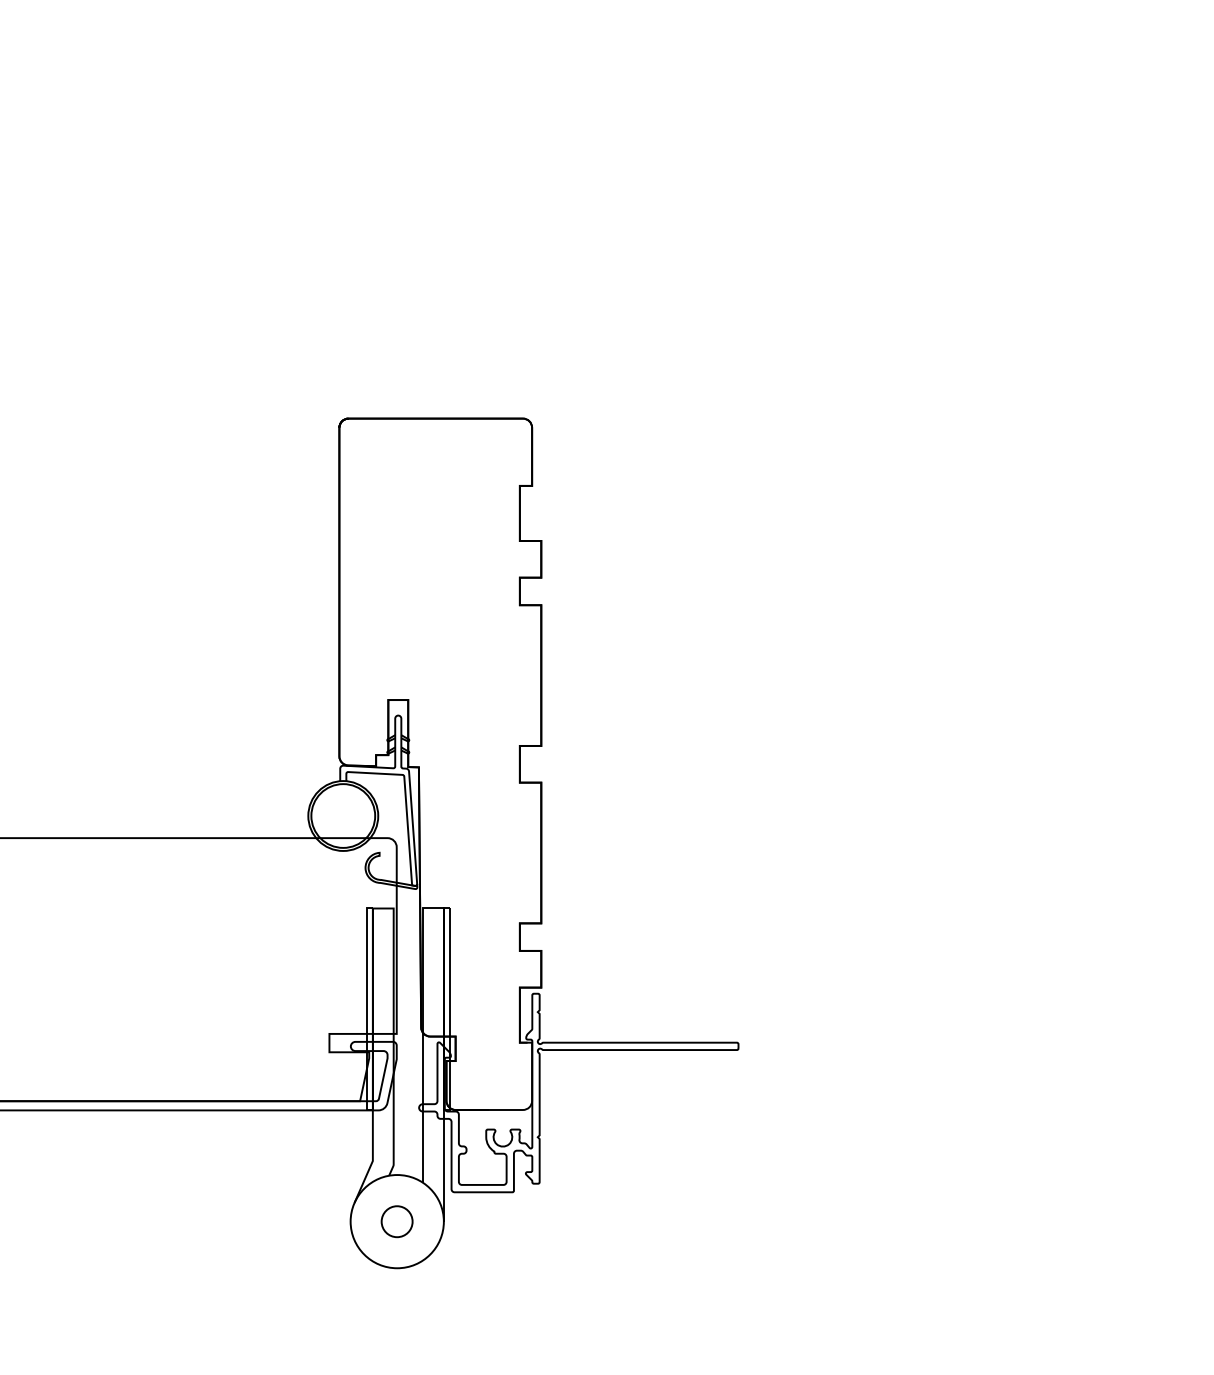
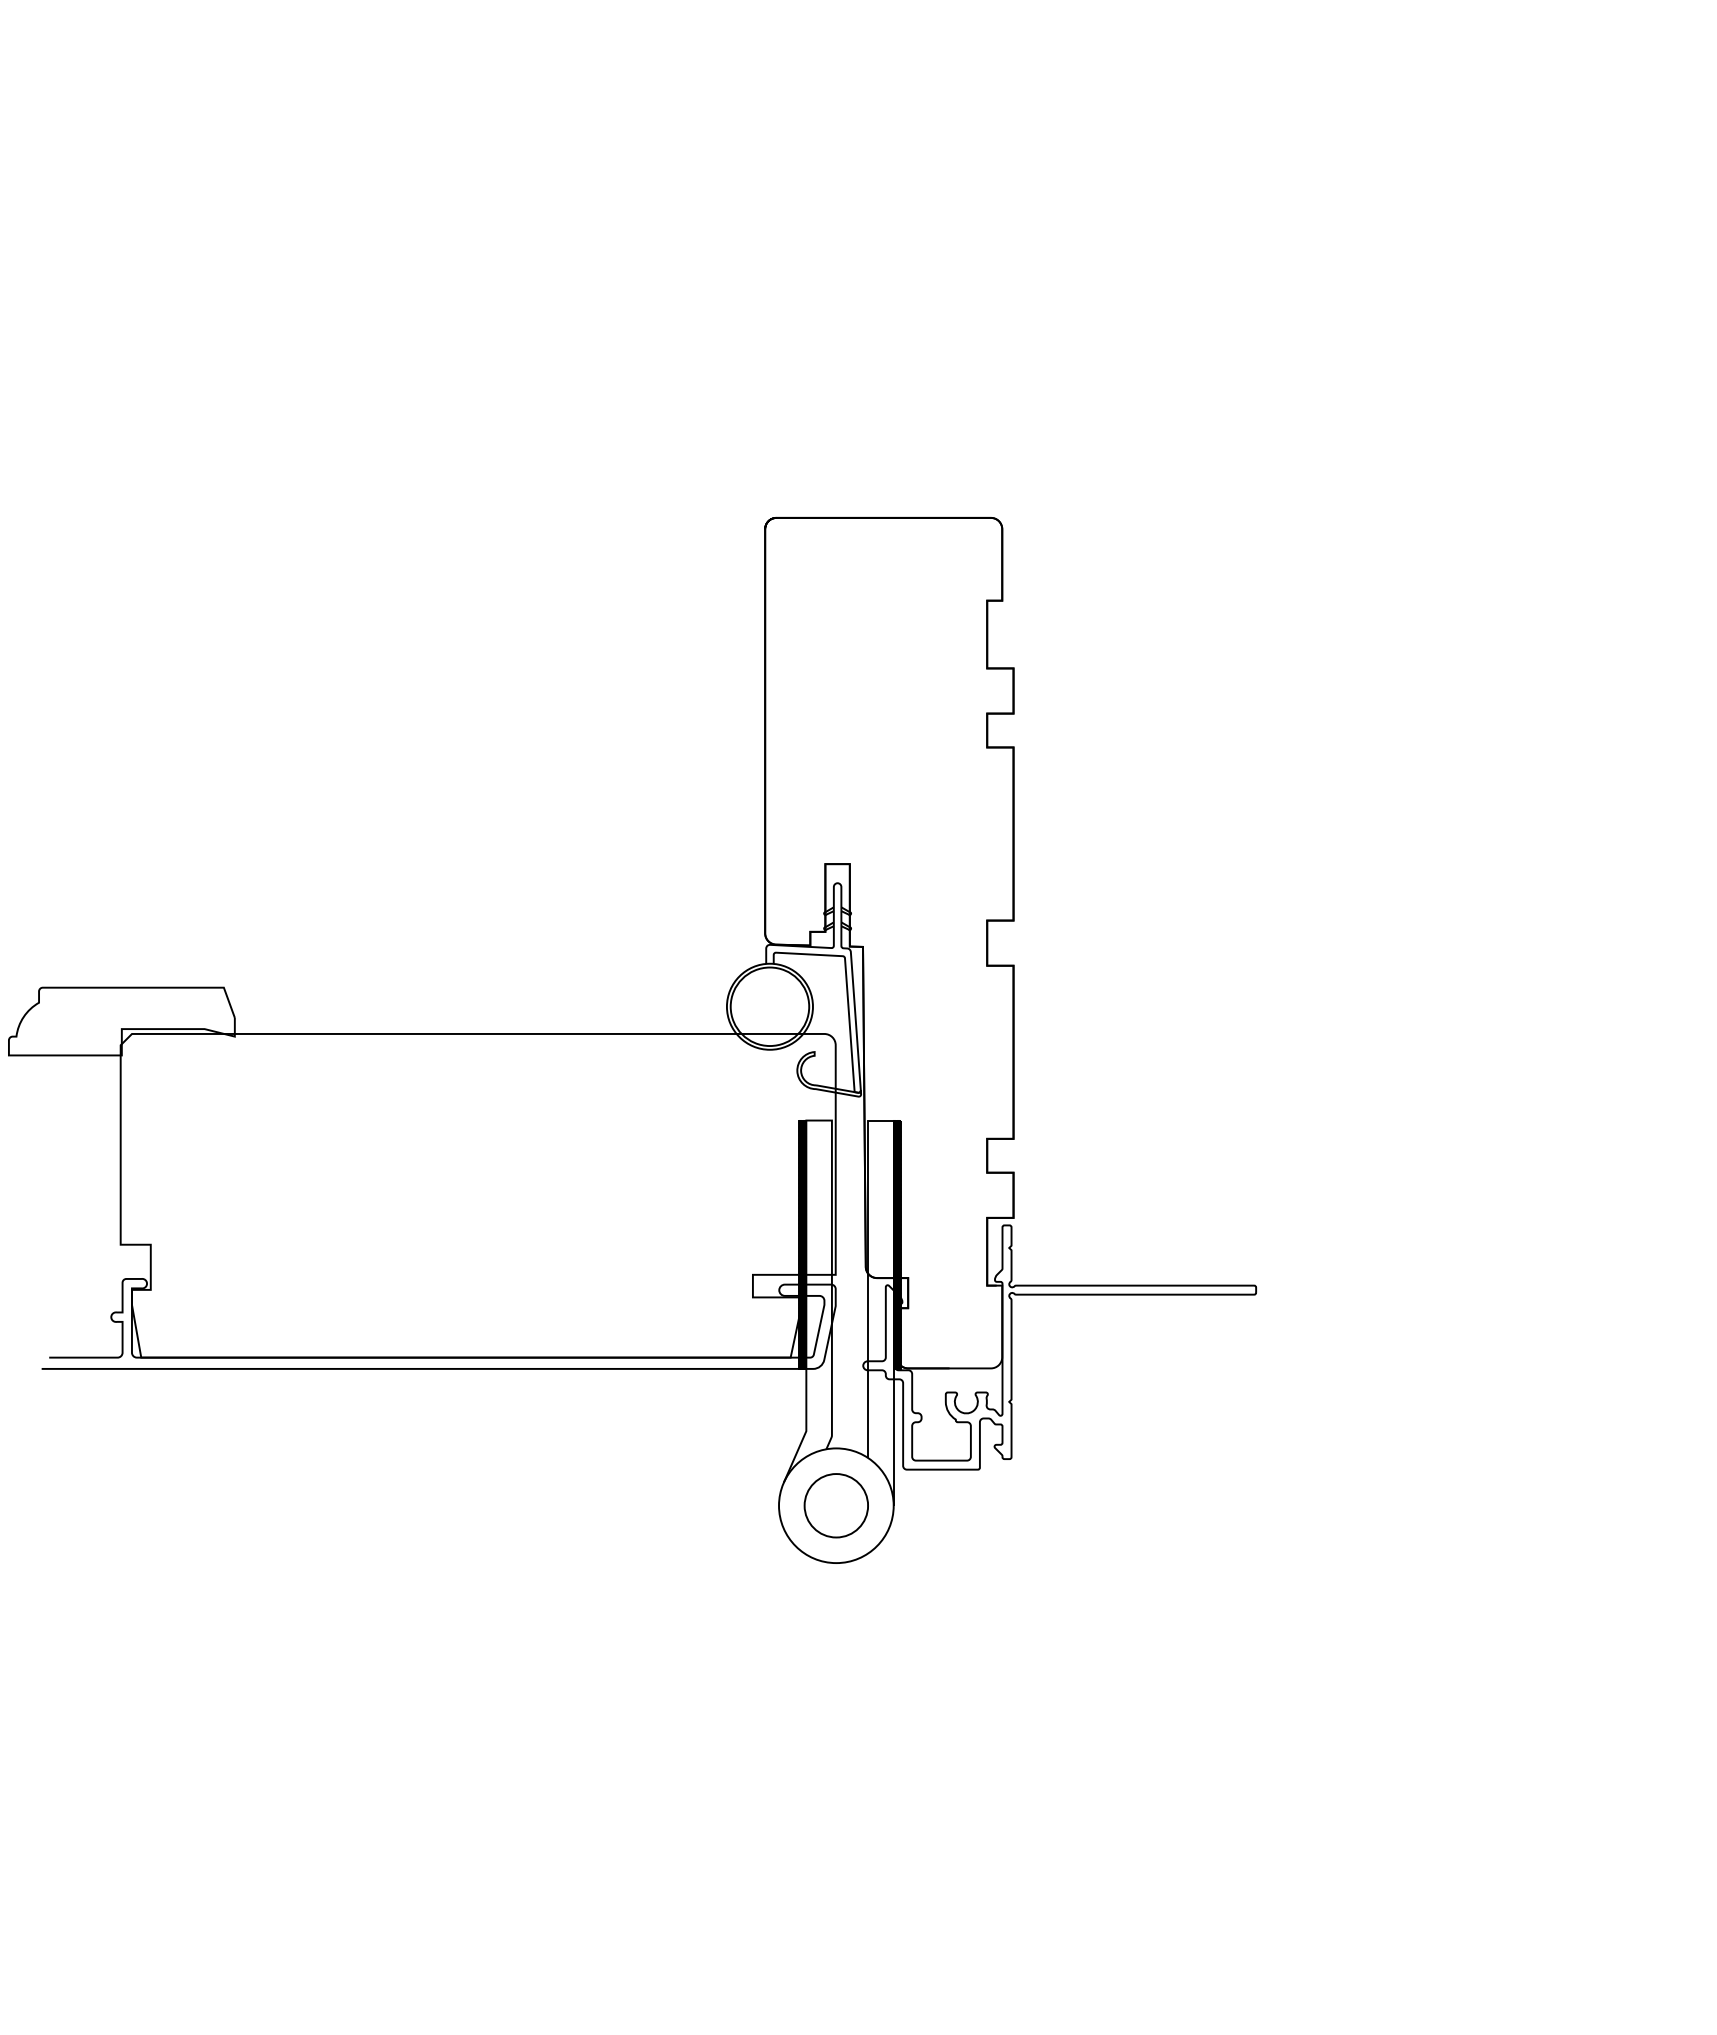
hatch: (369, 1009) -> (802, 1244), added
hatch: (446, 1009) -> (897, 1244), added
circle: (396, 1221) -> (835, 1505), size x1.67

